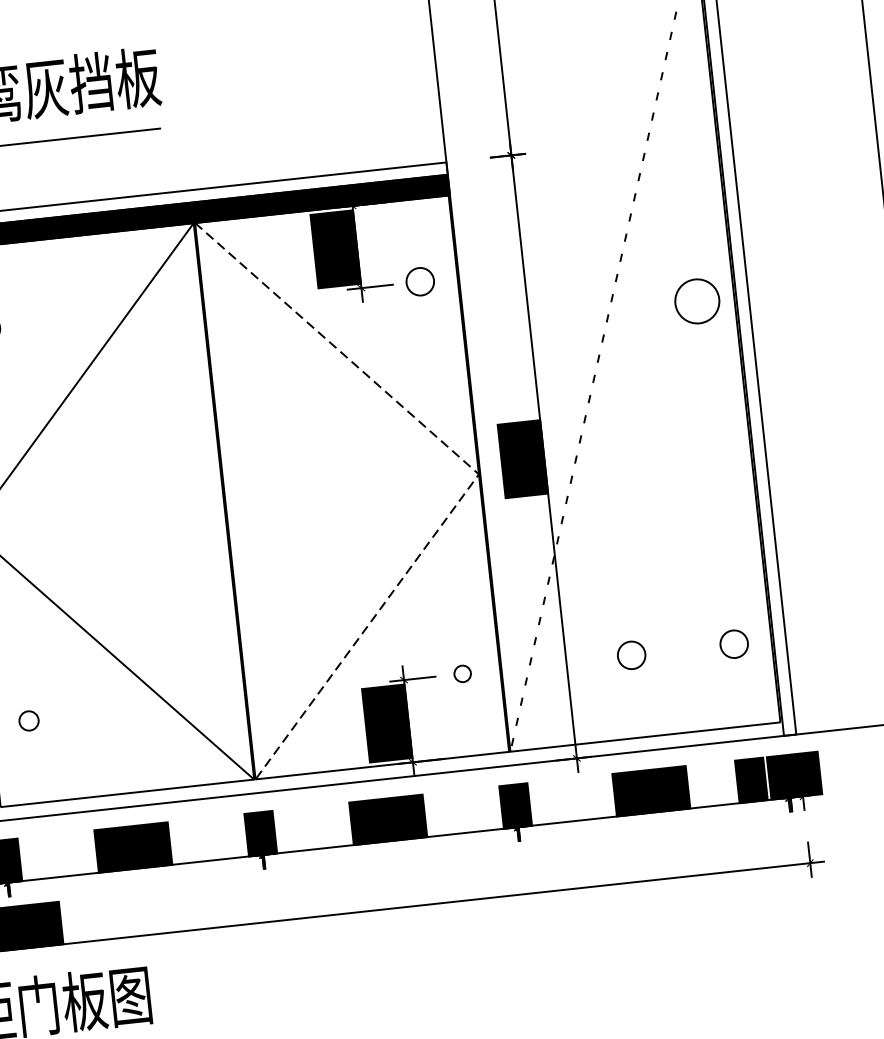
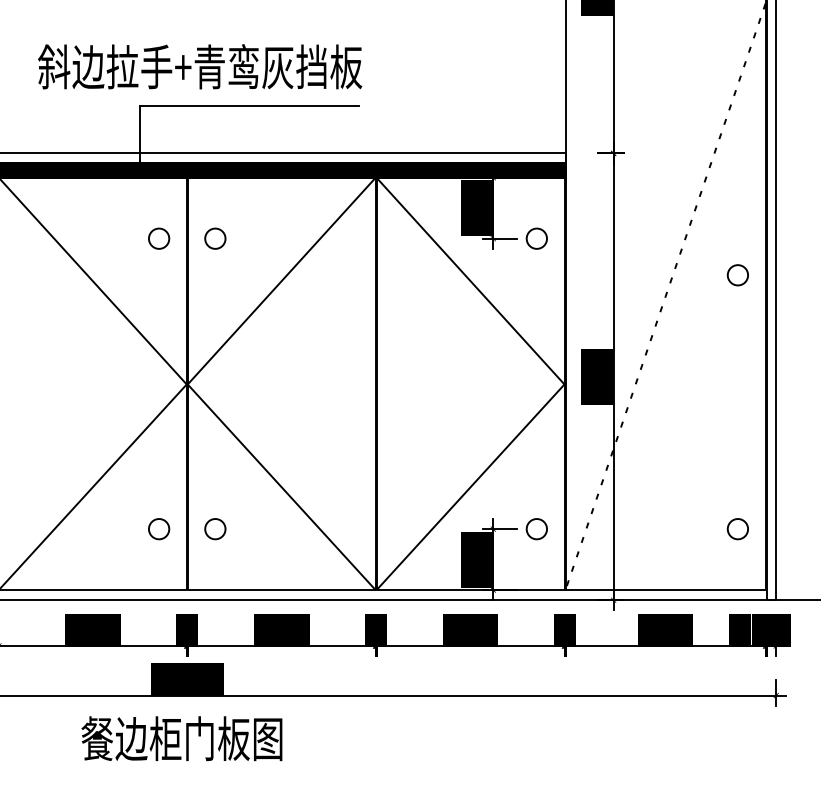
circle: (696, 301) -> (737, 275), size x0.62
line: (478, 474) -> (564, 384), dashed -> solid
circle: (631, 655) -> (661, 529), removed
circle: (462, 674) -> (536, 529), size x1.67
circle: (29, 721) -> (215, 529), size x1.43

